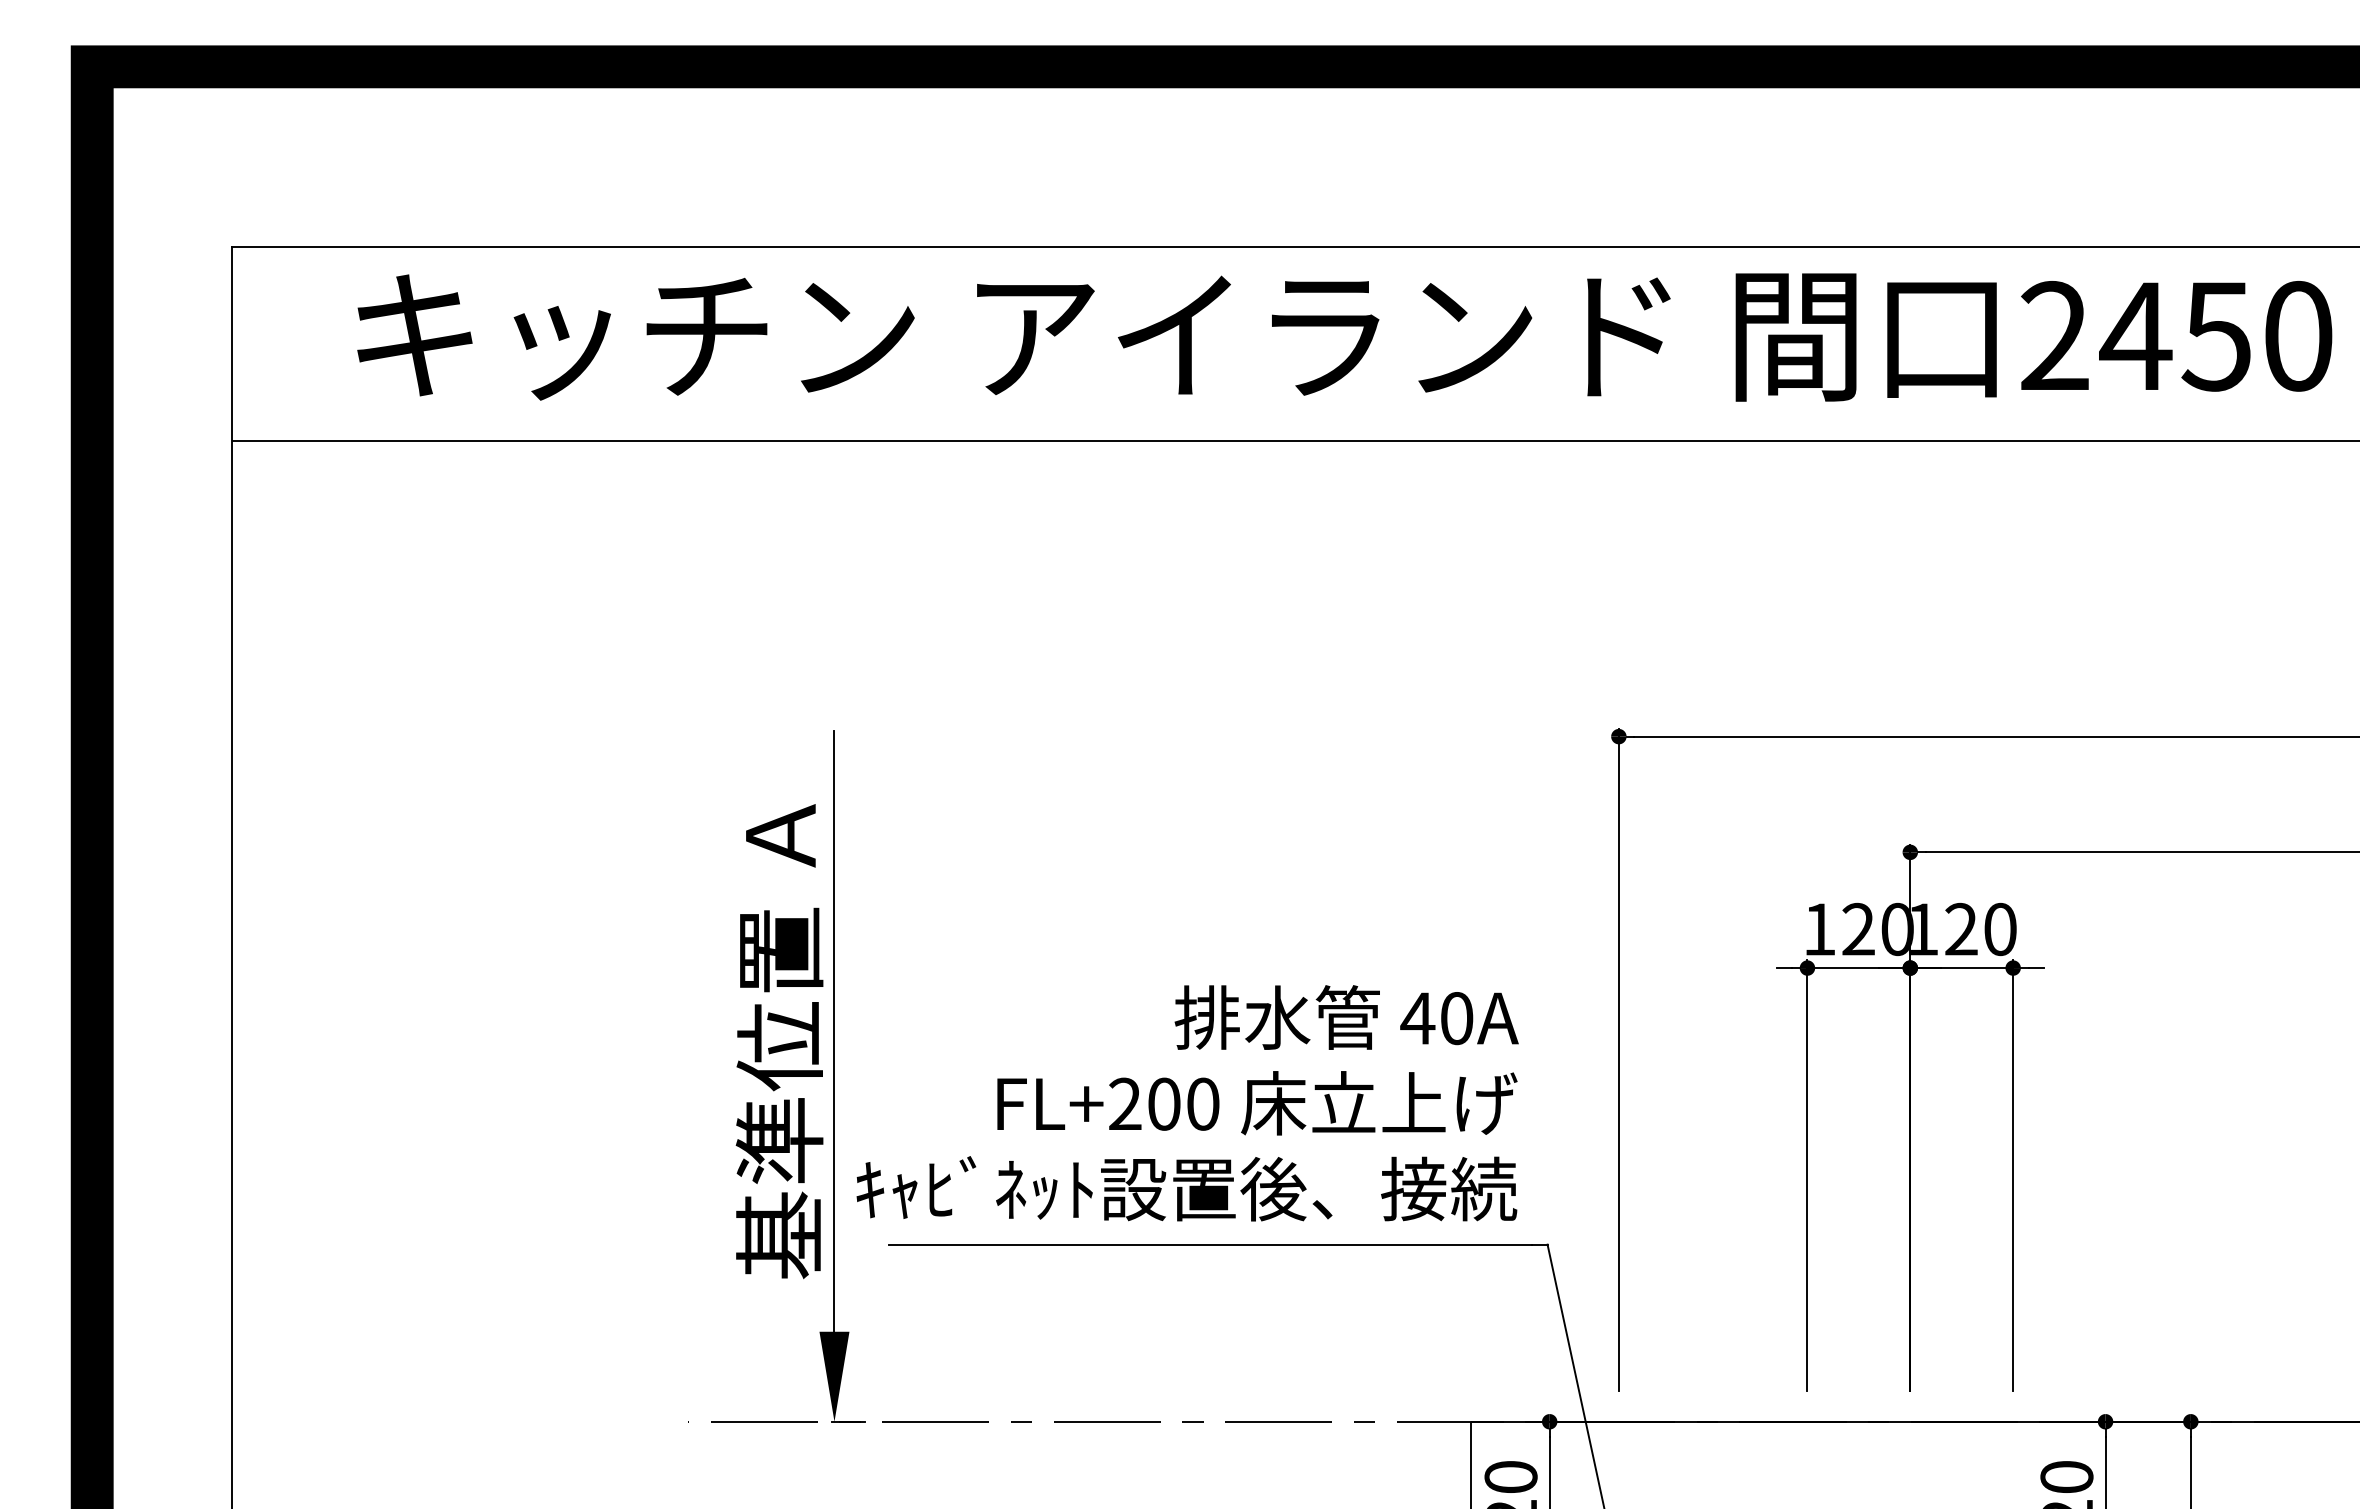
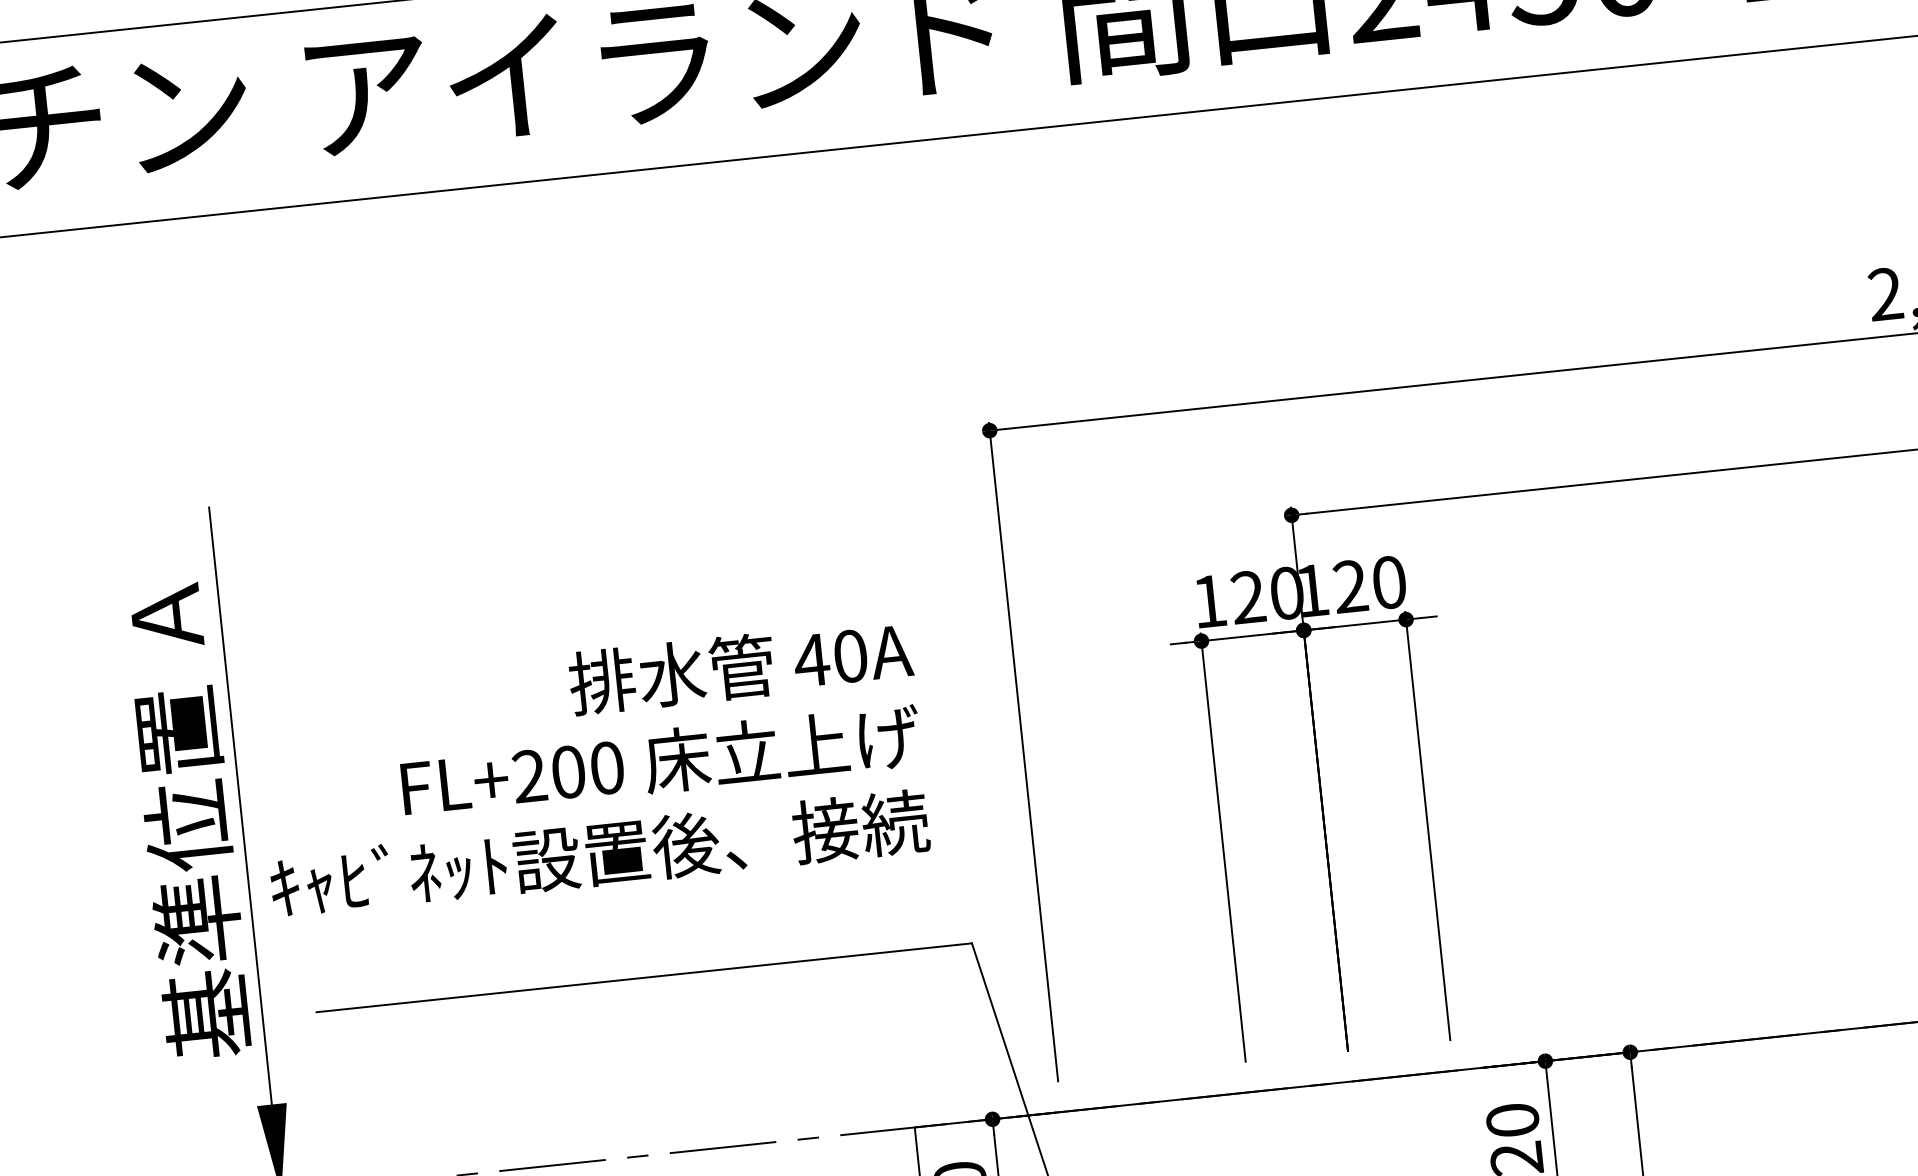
text: (1187, 1103) -> (591, 769), moved

